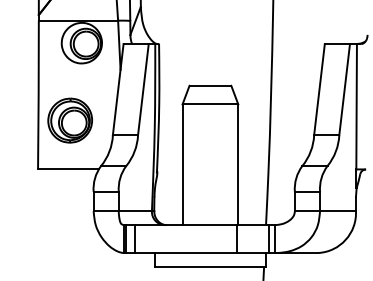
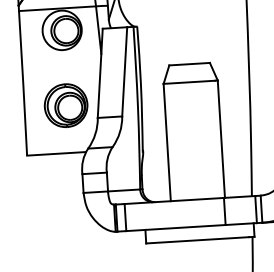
part: (69, 120) -> (65, 105), moved

